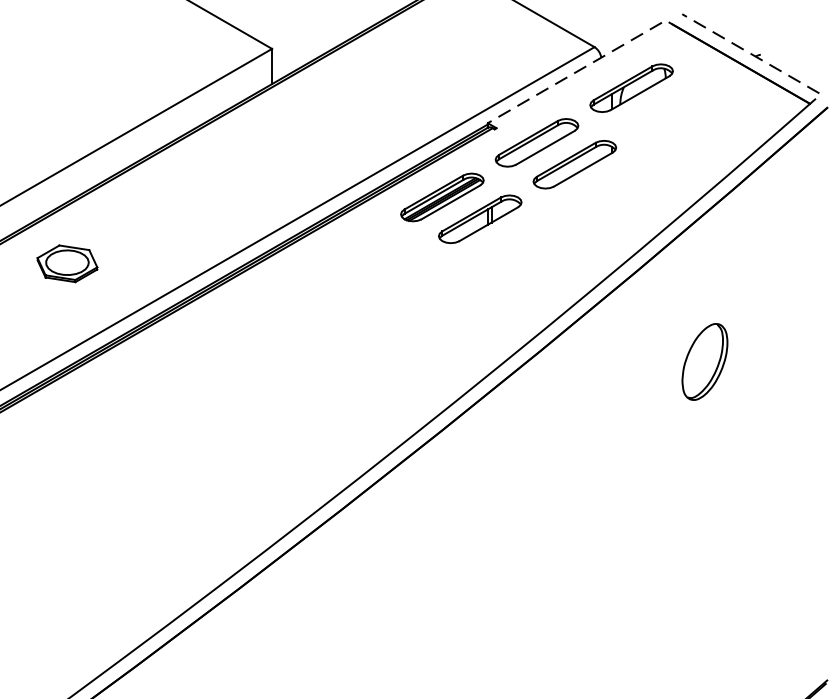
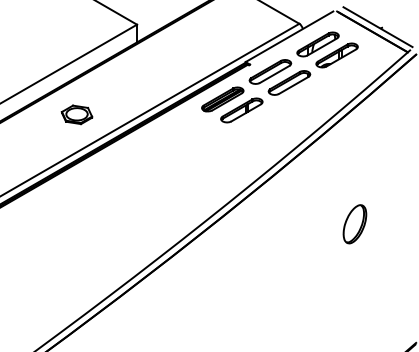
line: (751, 54) -> (378, 27), dashed -> solid
line: (574, 72) -> (289, 36), dashed -> solid
part: (668, 110) -> (336, 55), added
part: (66, 263) -> (76, 114), moved
part: (704, 362) -> (354, 224), moved

